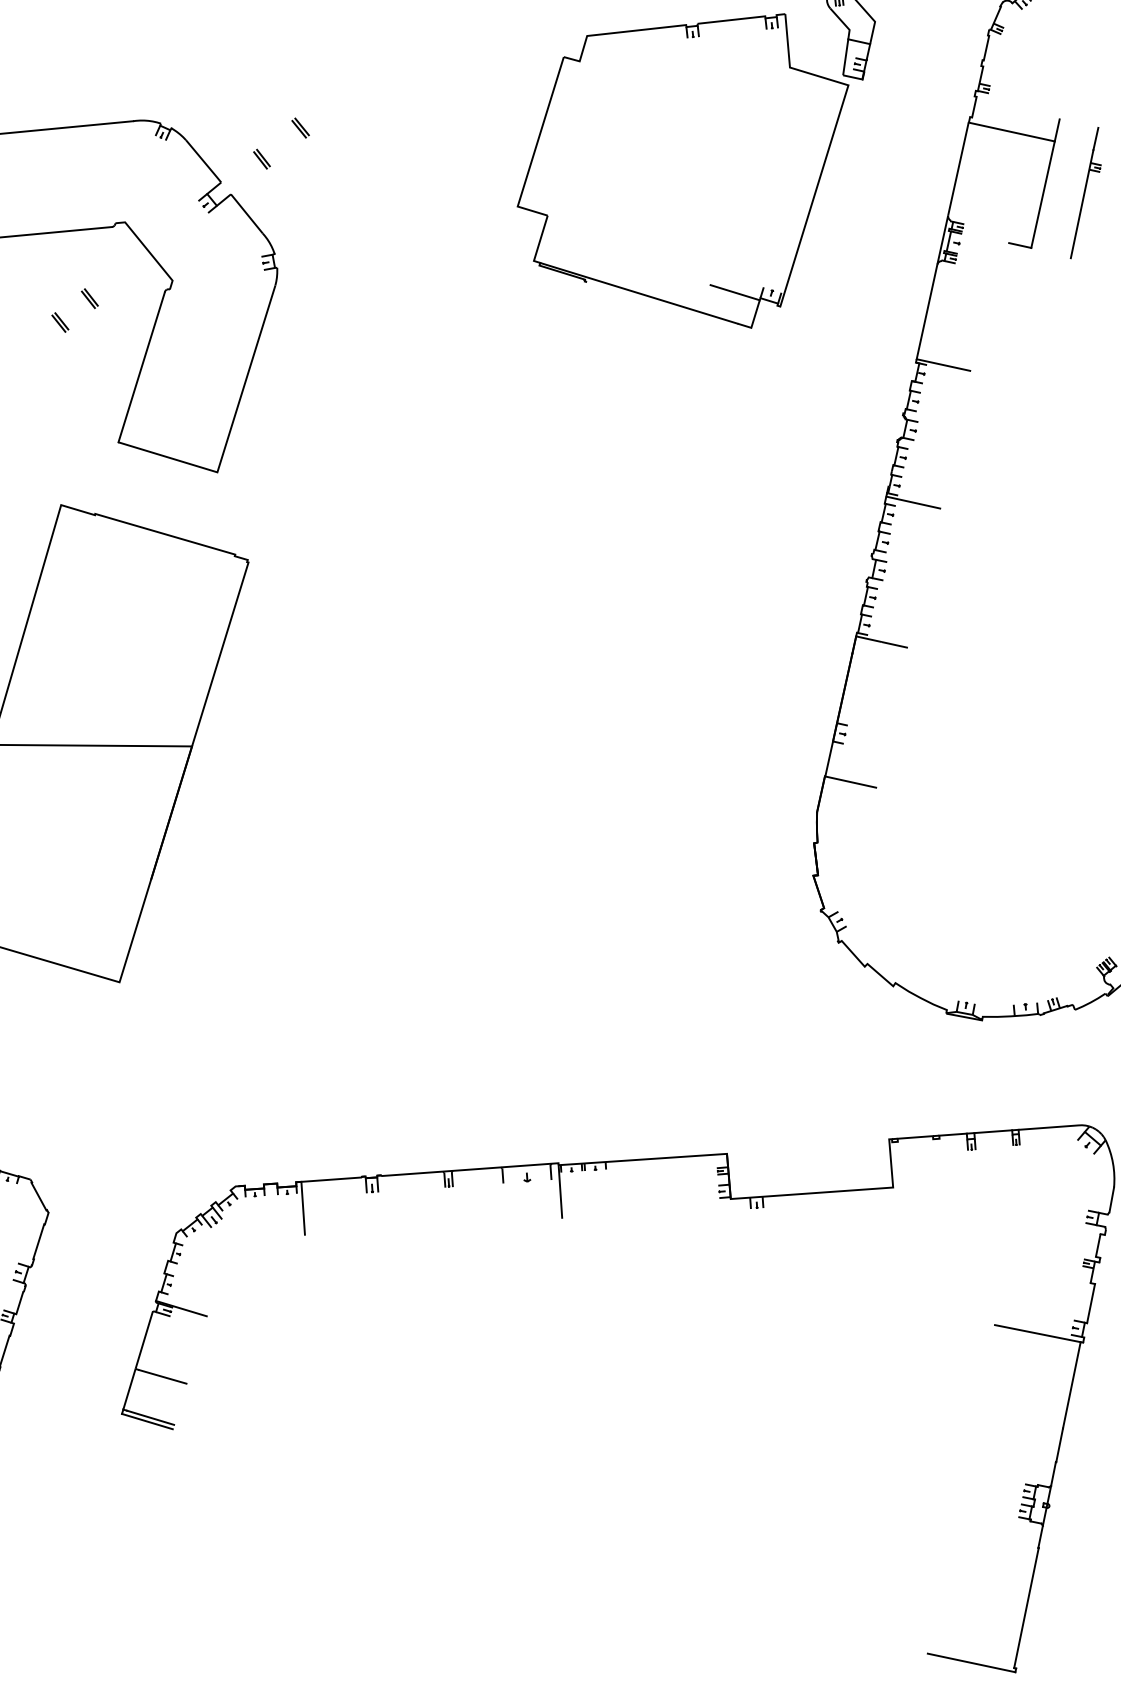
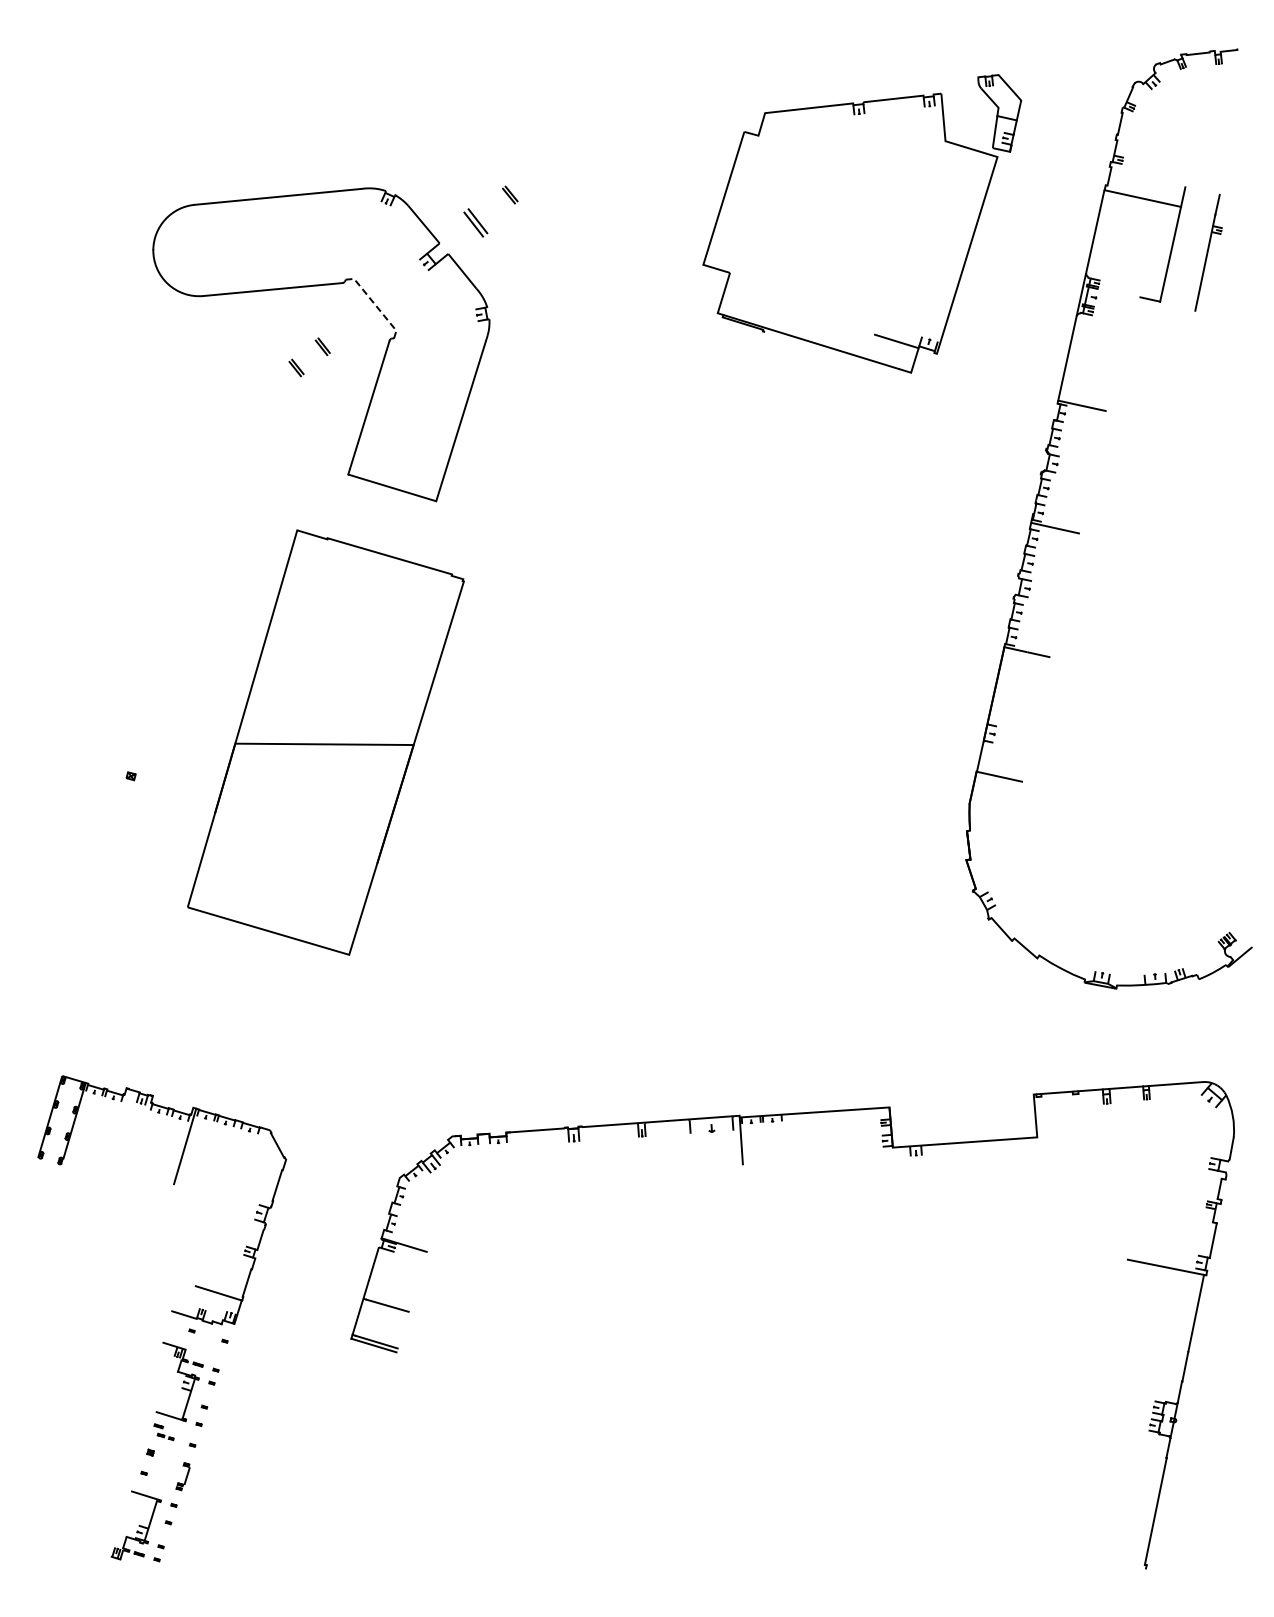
part: (261, 158) -> (475, 222), size x1.6
line: (147, 251) -> (374, 304), solid -> dashed
line: (303, 1207) -> (512, 1155), removed
line: (972, 1662) -> (1107, 1559), removed

